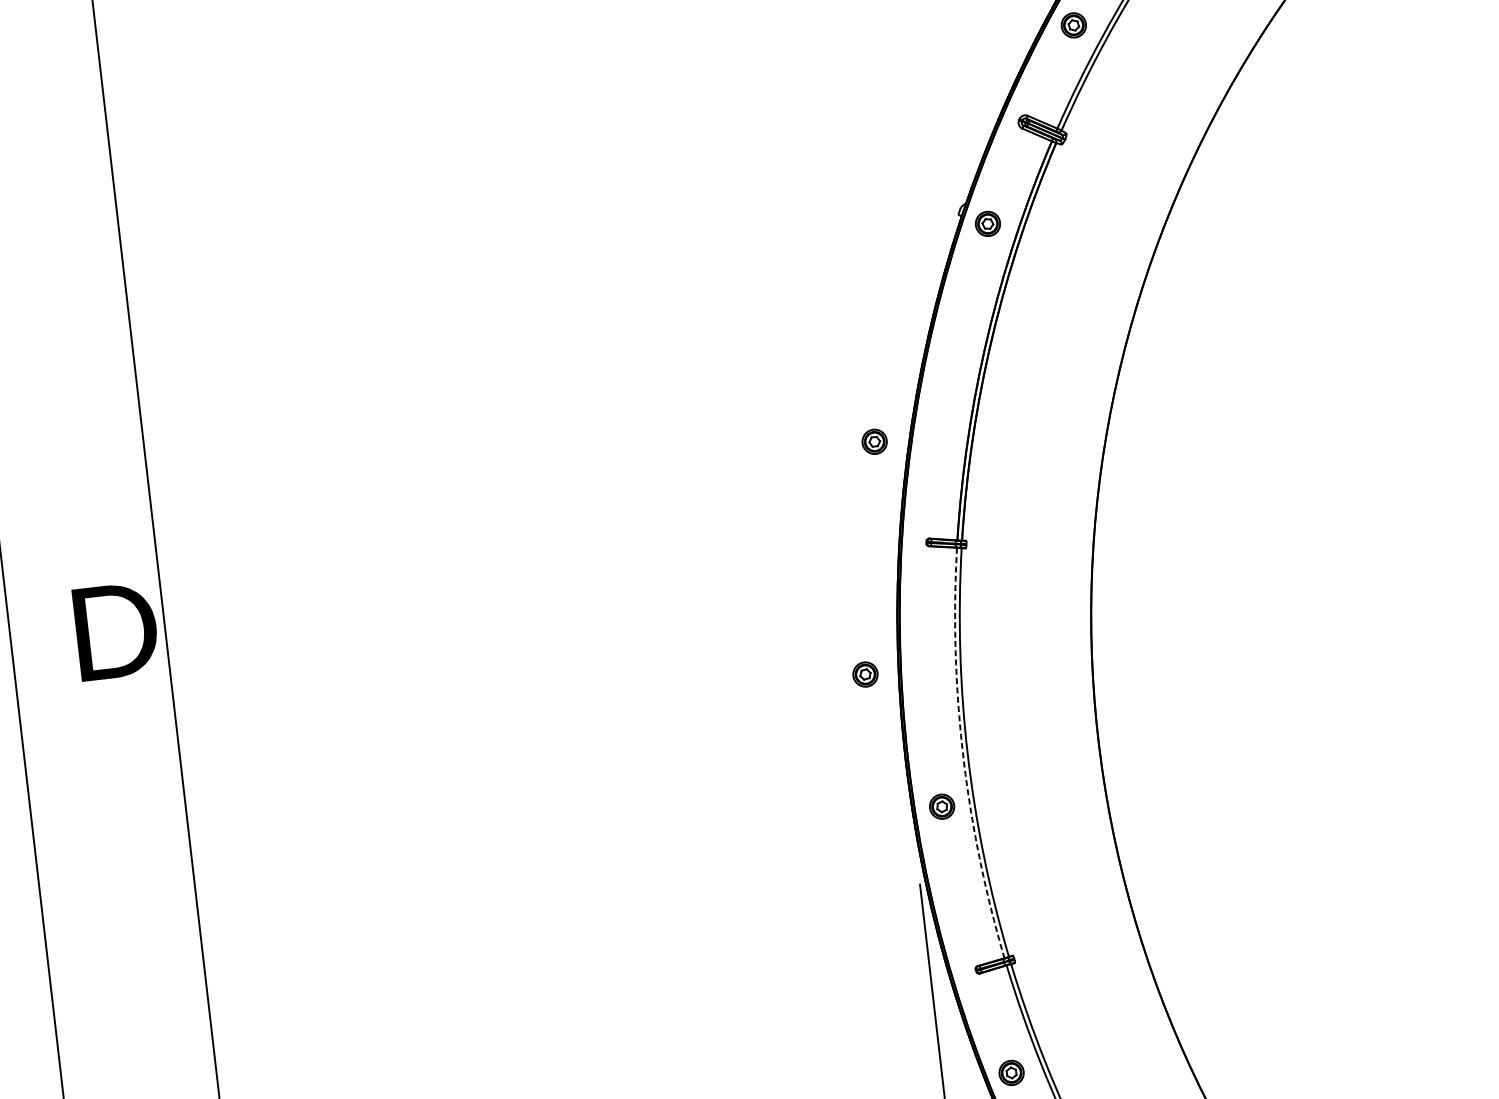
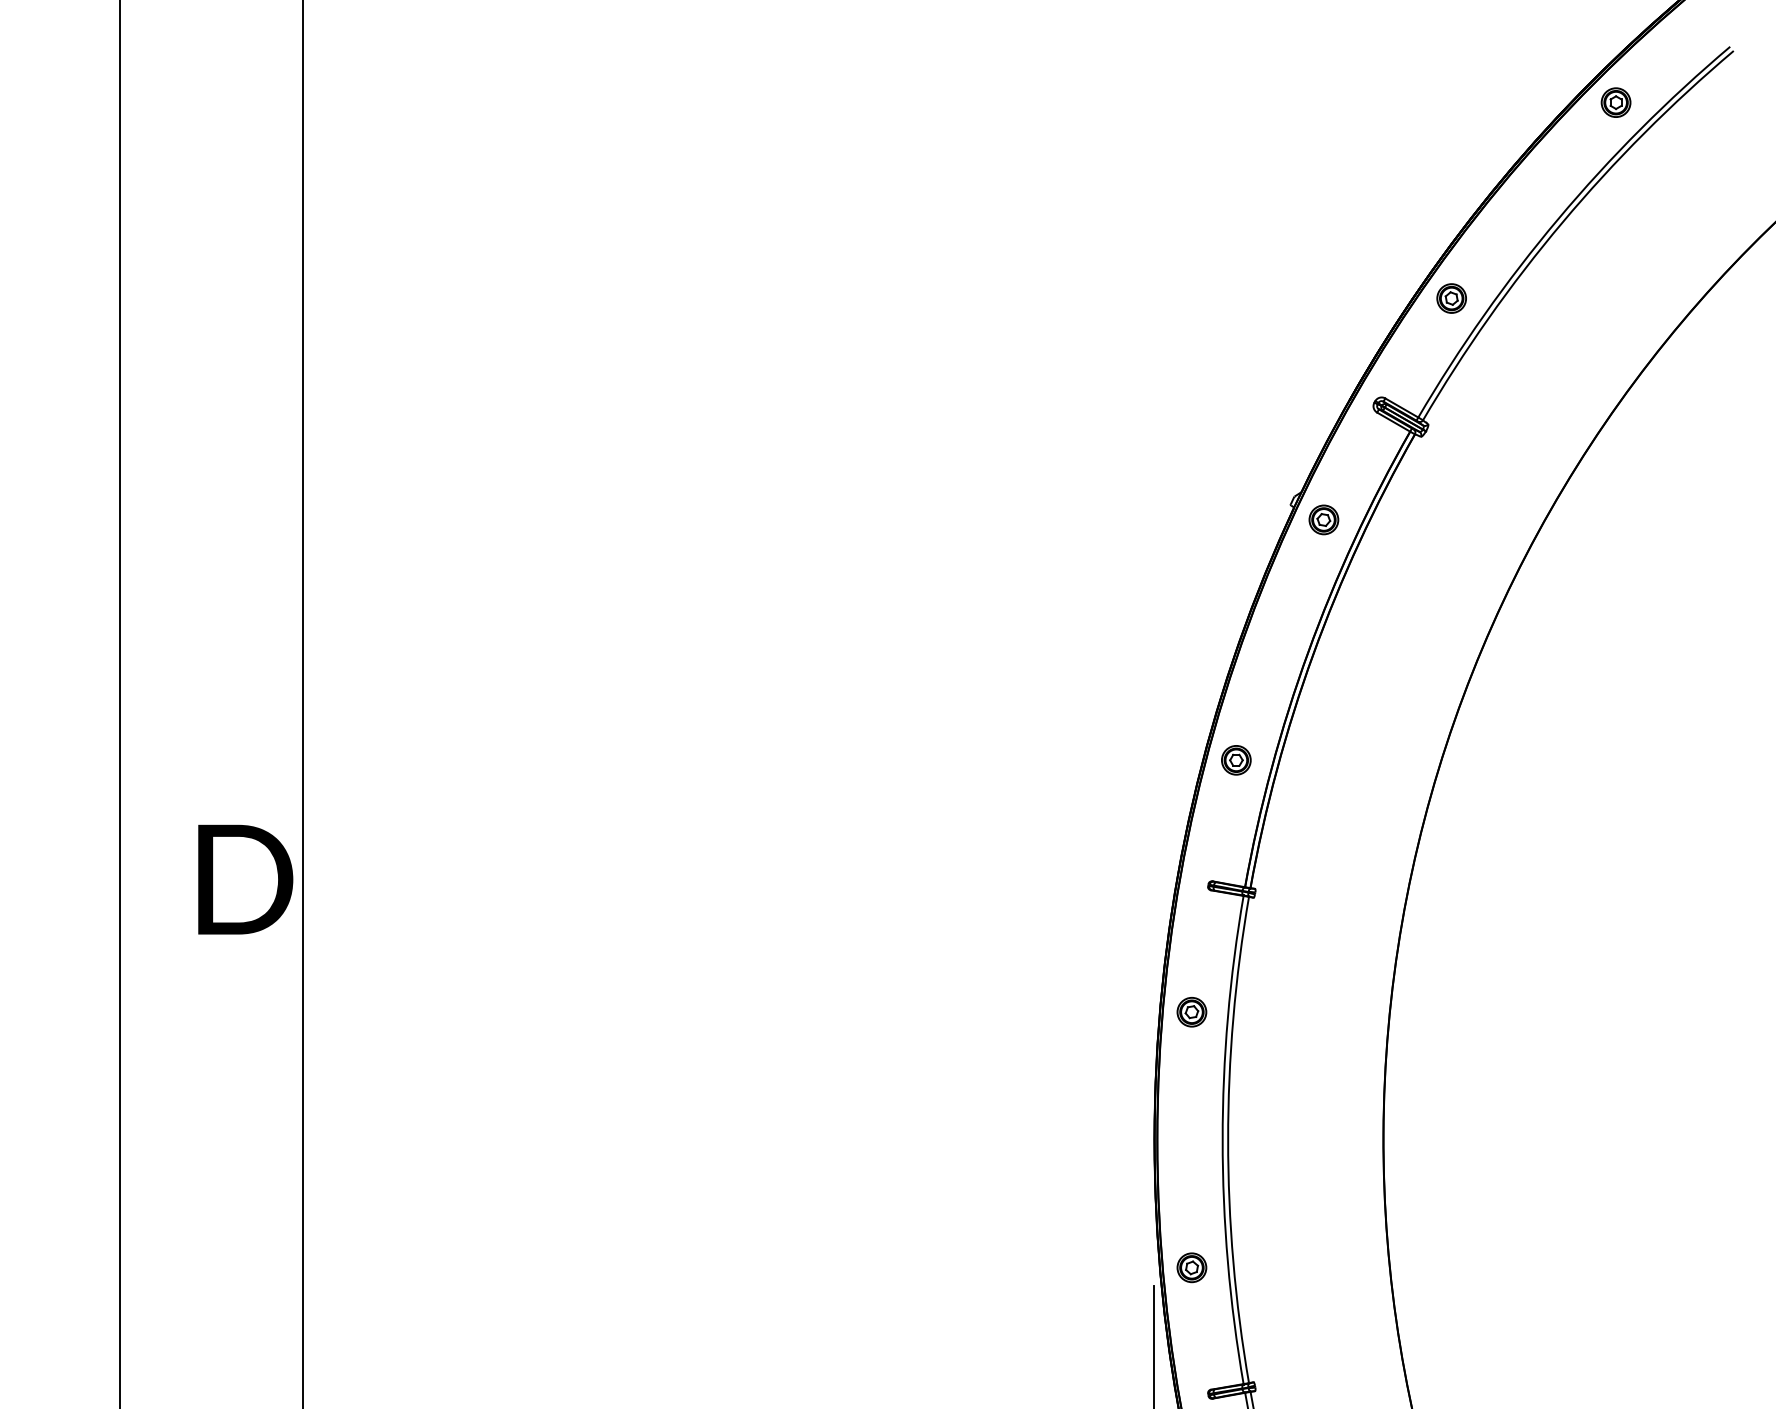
part: (874, 441) -> (1236, 760), moved
part: (865, 674) -> (1191, 1012), moved
arc: (963, 755) -> (1222, 1140), dashed -> solid
part: (941, 806) -> (1191, 1267), moved

